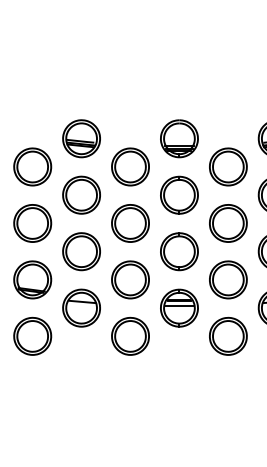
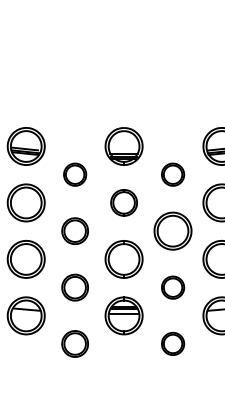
part: (130, 166) -> (75, 174), size x0.6
part: (228, 166) -> (173, 174), size x0.6
part: (179, 194) -> (124, 202), size x0.7
part: (130, 223) -> (75, 231), size x0.7
part: (130, 279) -> (75, 287), size x0.7
part: (228, 279) -> (173, 287), size x0.6
part: (130, 335) -> (75, 343), size x0.7
part: (228, 335) -> (173, 343), size x0.6

